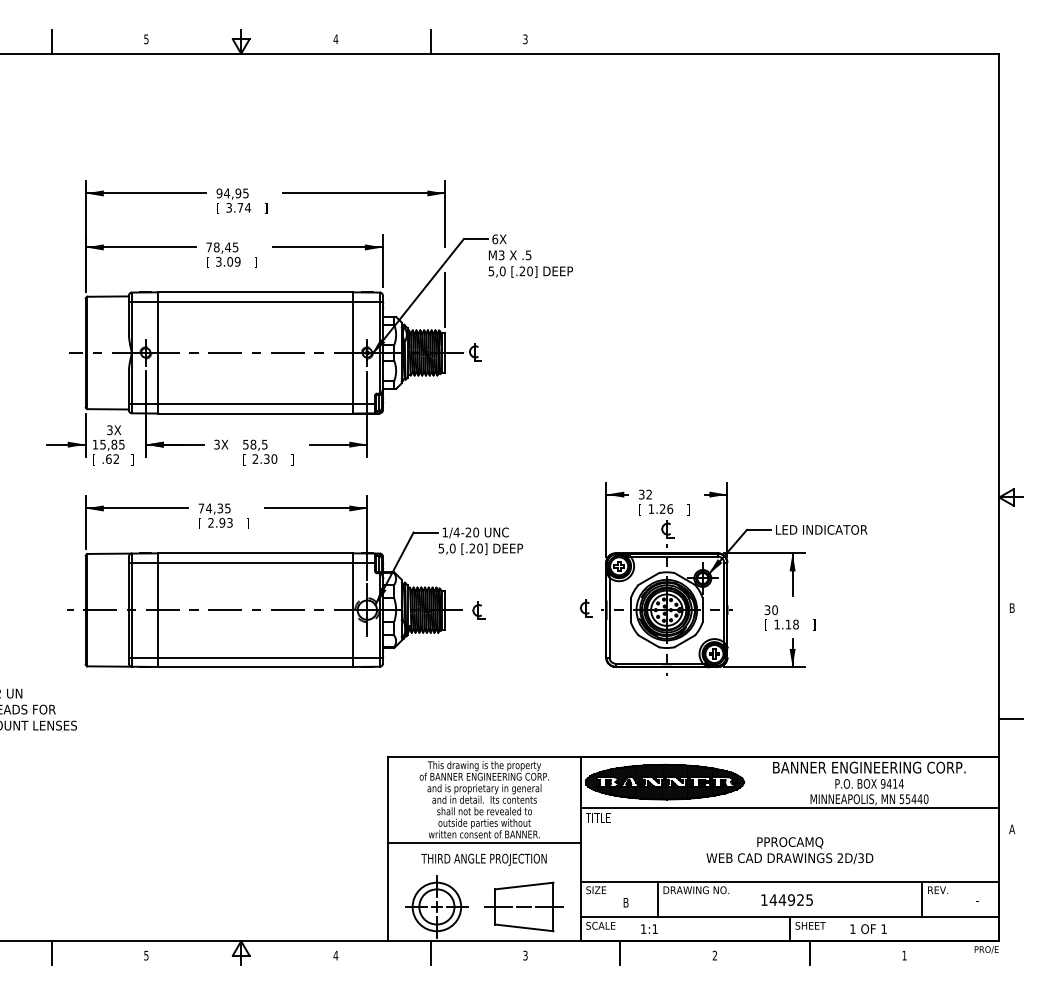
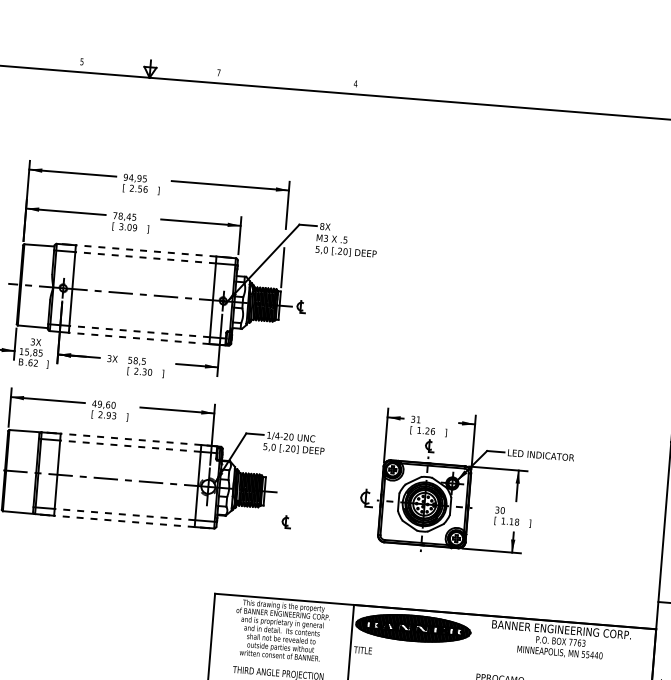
text: (335, 38) -> (218, 72), 4 -> 7
text: (525, 39) -> (355, 84), 3 -> 4
line: (51, 41) -> (13, 57), removed
line: (430, 41) -> (287, 79), removed
text: (238, 207) -> (138, 188), 3.74 -> 2.56
text: (495, 238) -> (322, 225), 6X -> 8X
line: (255, 292) -> (146, 251), solid -> dashed
line: (255, 301) -> (145, 257), solid -> dashed
line: (255, 404) -> (139, 331), solid -> dashed
line: (255, 413) -> (139, 338), solid -> dashed
text: (95, 459) -> (20, 362), [ -> B
text: (648, 494) -> (418, 419), 32 -> 31
text: (214, 508) -> (103, 404), 74,35 -> 49,60
line: (255, 553) -> (130, 439), solid -> dashed
line: (255, 562) -> (130, 445), solid -> dashed
part: (585, 608) -> (366, 498), size x1.4
part: (478, 610) -> (286, 521), moved
line: (255, 657) -> (124, 514), solid -> dashed
line: (255, 666) -> (124, 521), solid -> dashed
text: (891, 783) -> (576, 642), 9414 -> 7763
line: (789, 808) -> (501, 654), removed
line: (484, 843) -> (279, 662), removed

